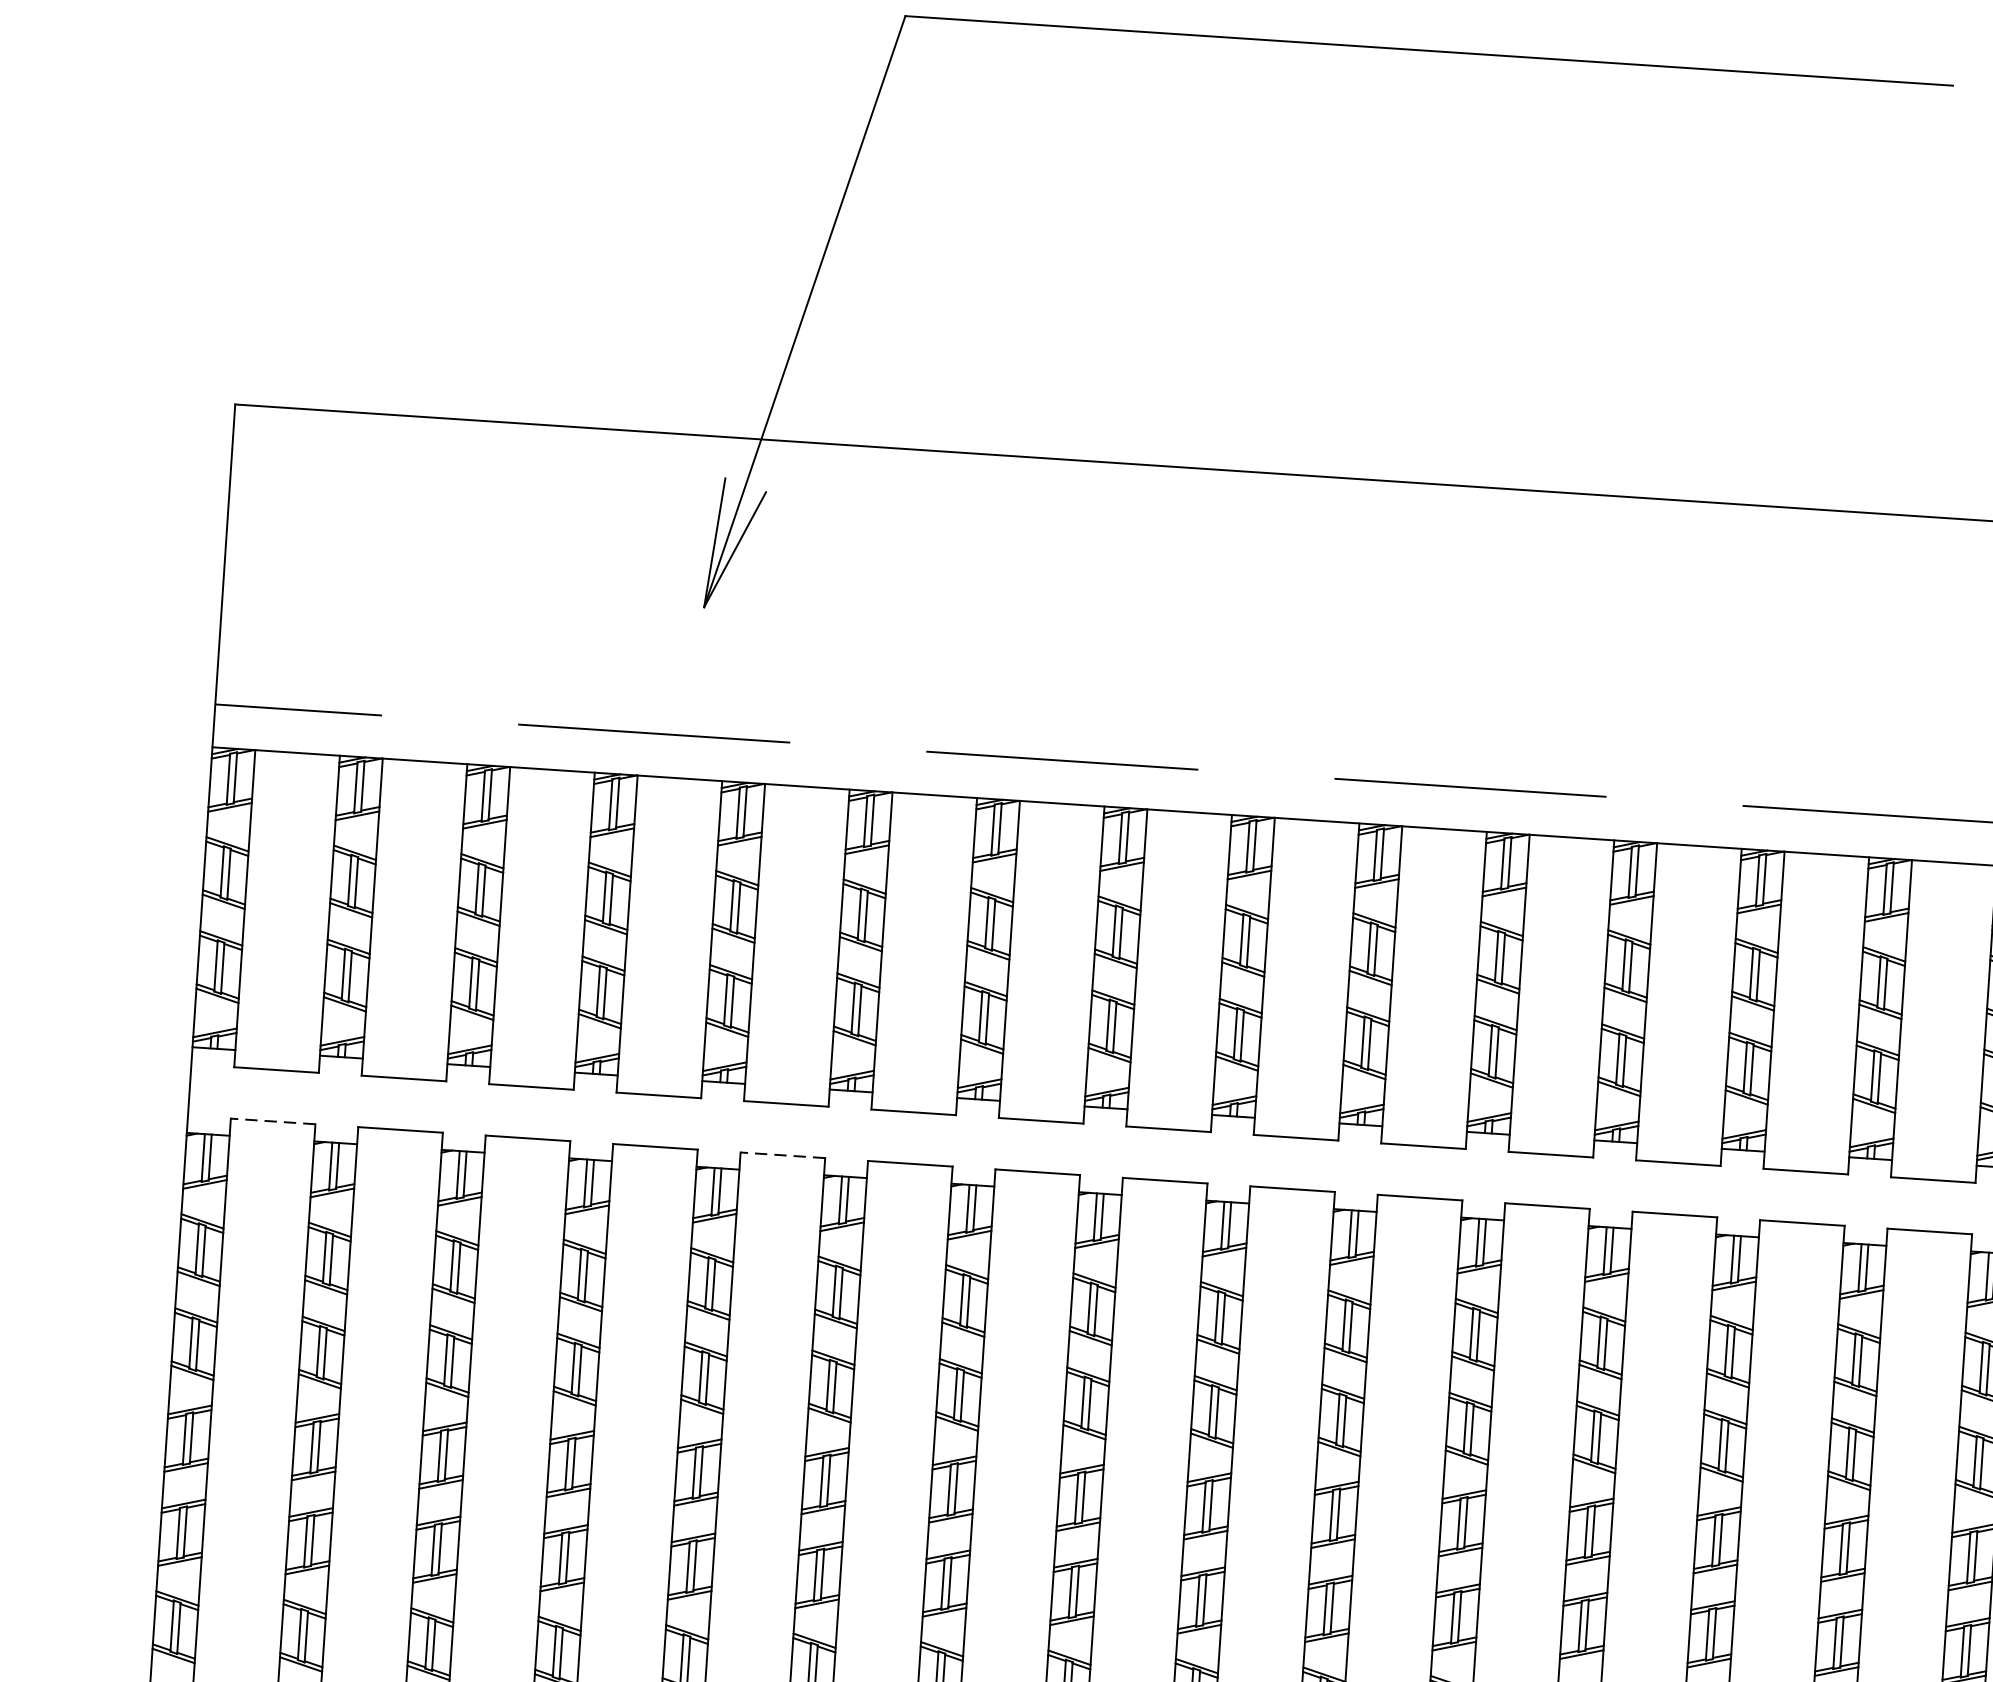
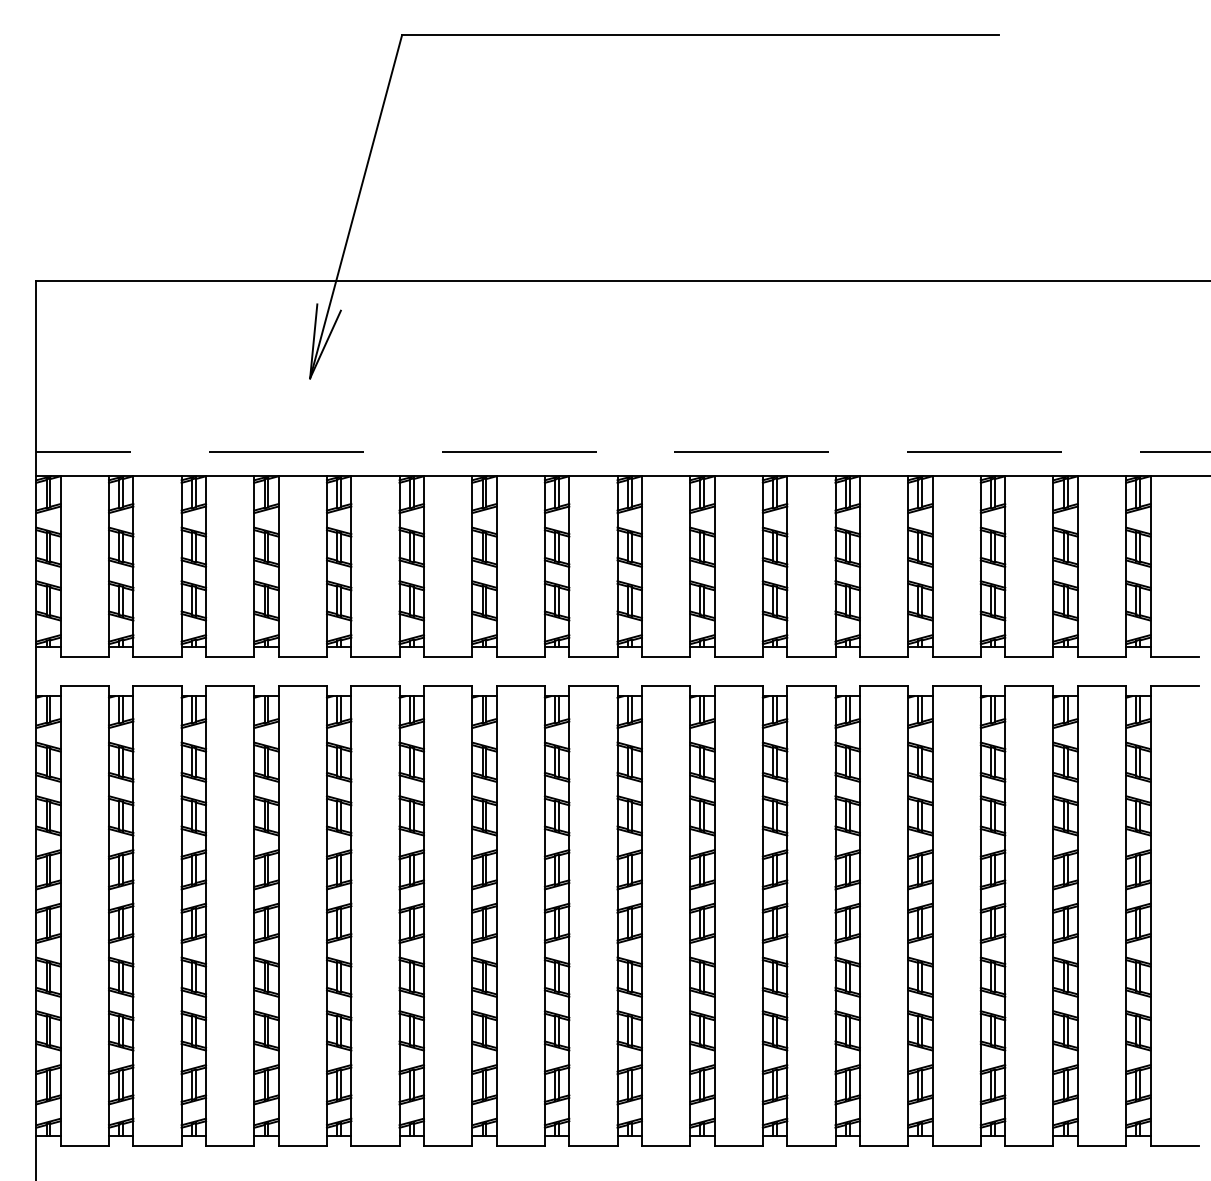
line: (272, 1121) -> (84, 686), dashed -> solid
line: (781, 1155) -> (374, 686), dashed -> solid

